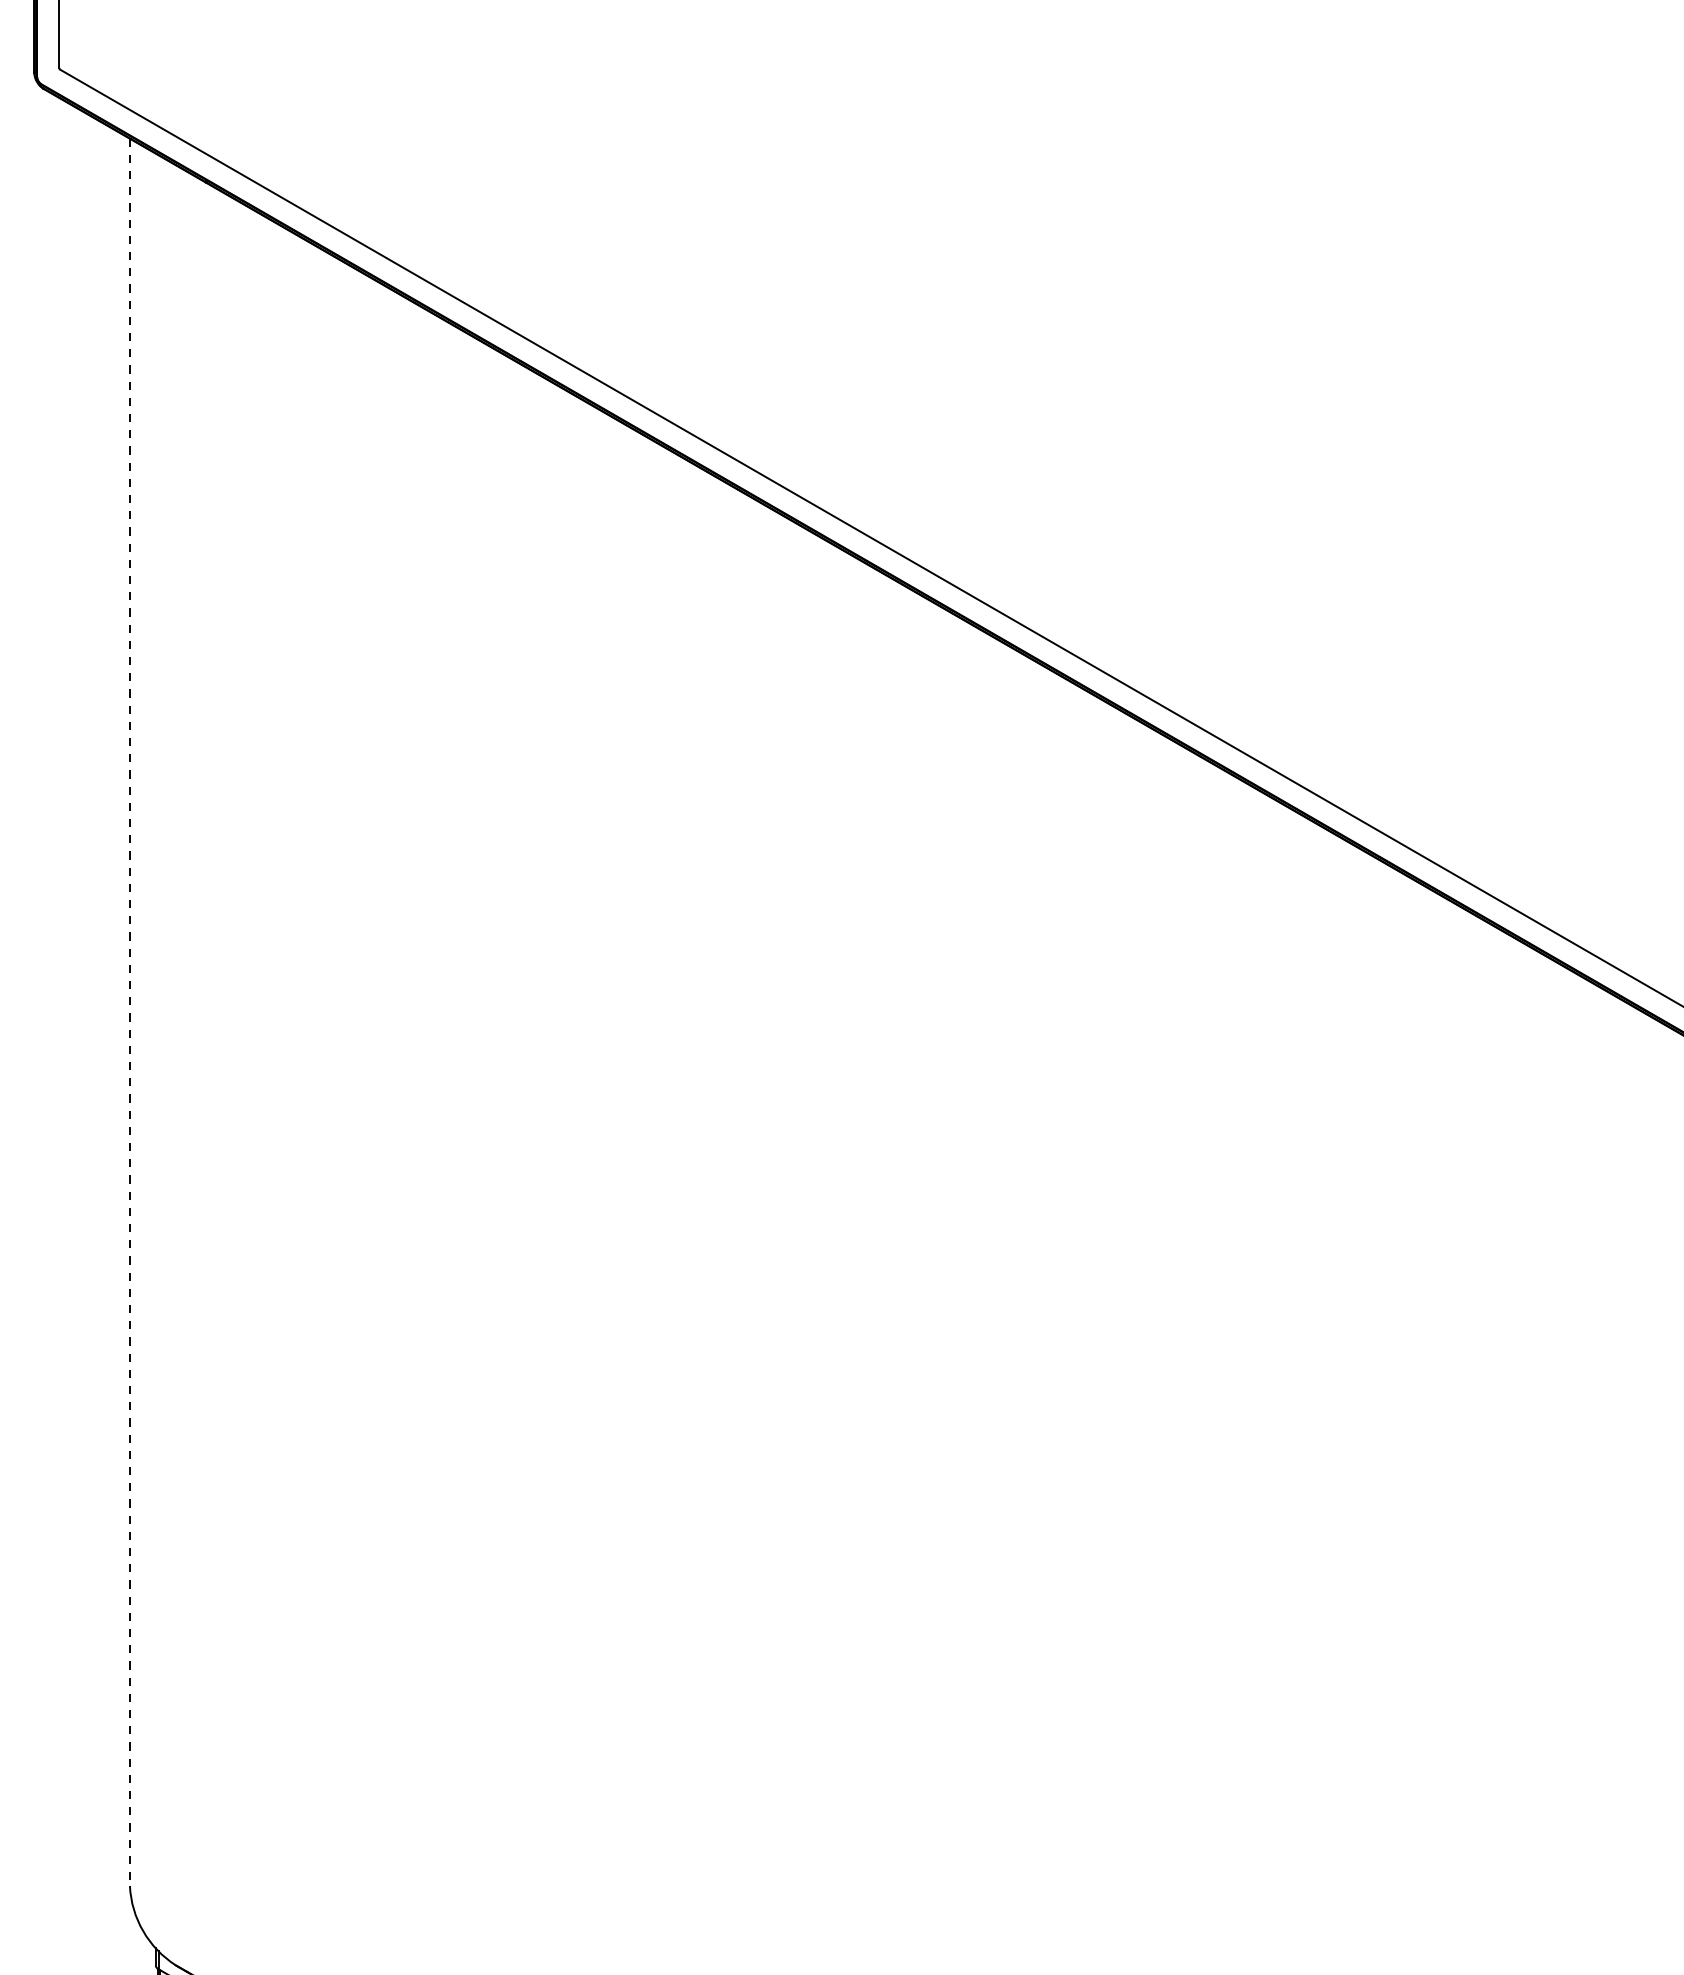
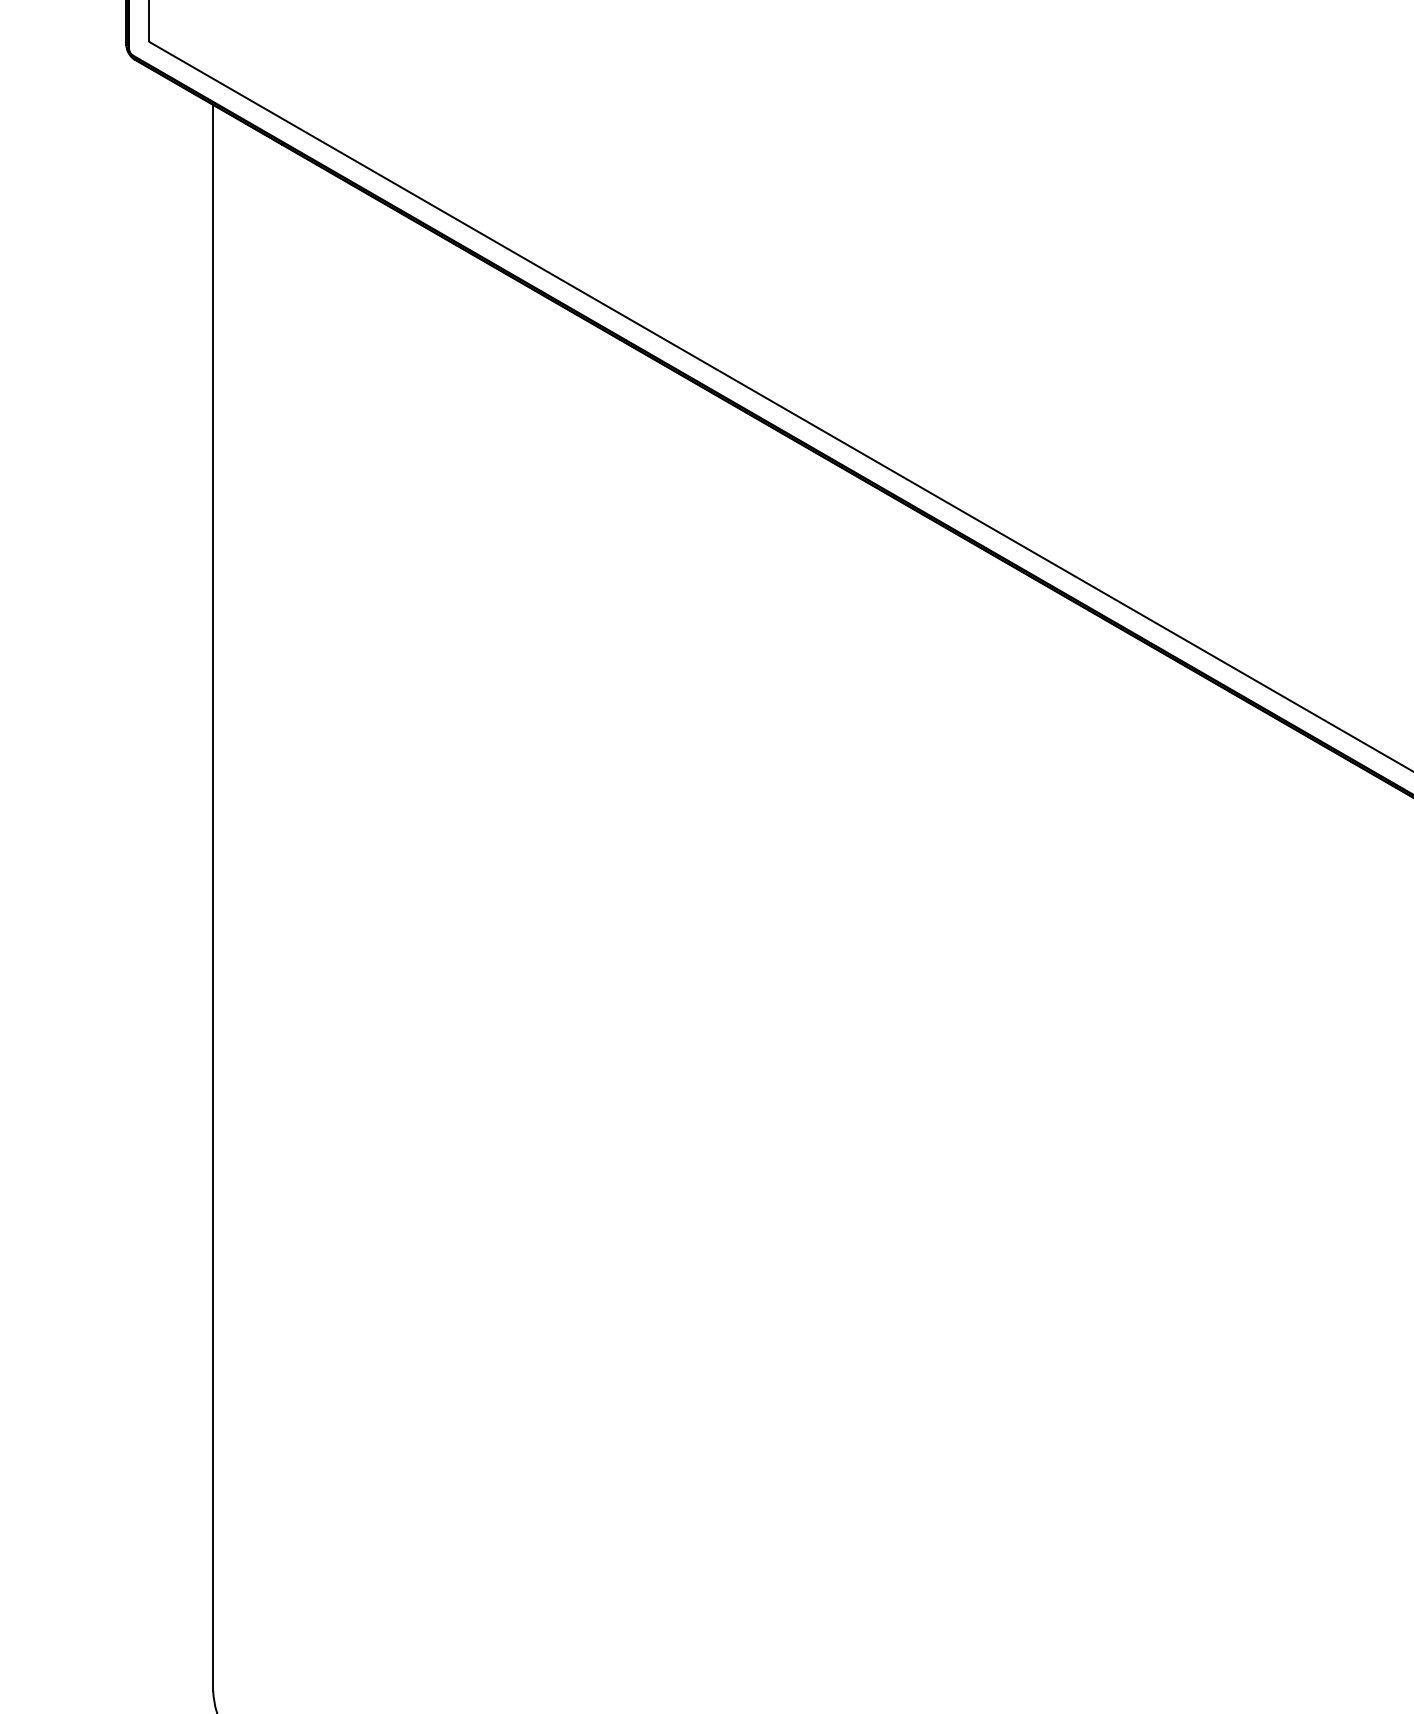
line: (129, 1012) -> (212, 898), dashed -> solid

